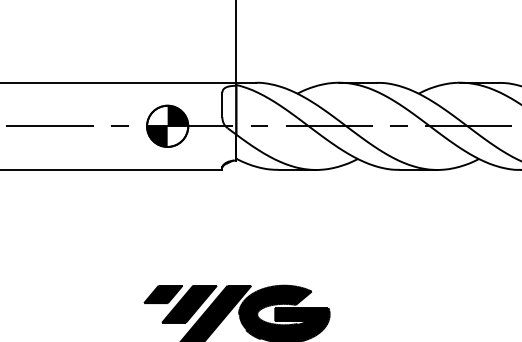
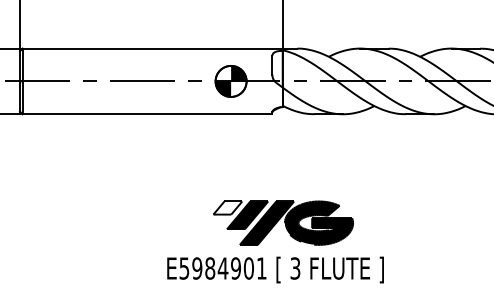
fill: (162, 293) -> (227, 207), removed

